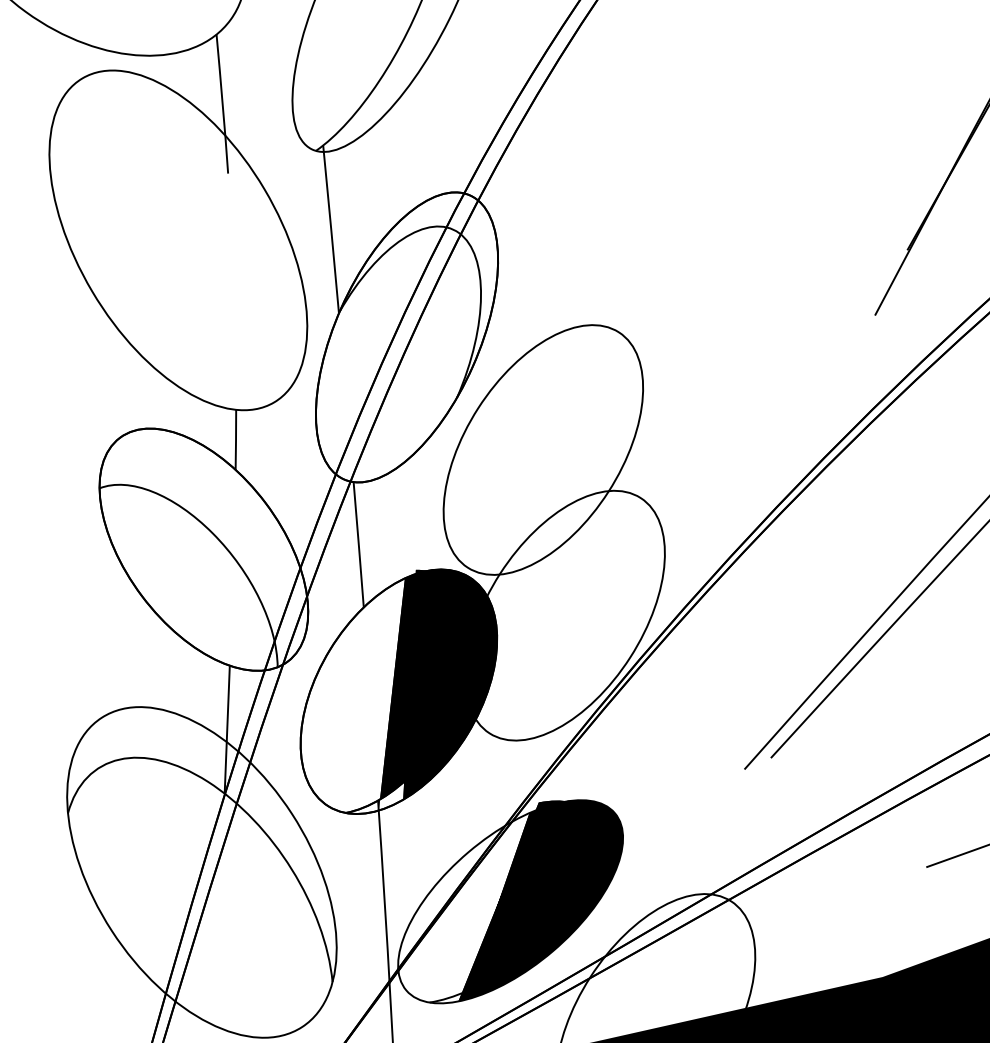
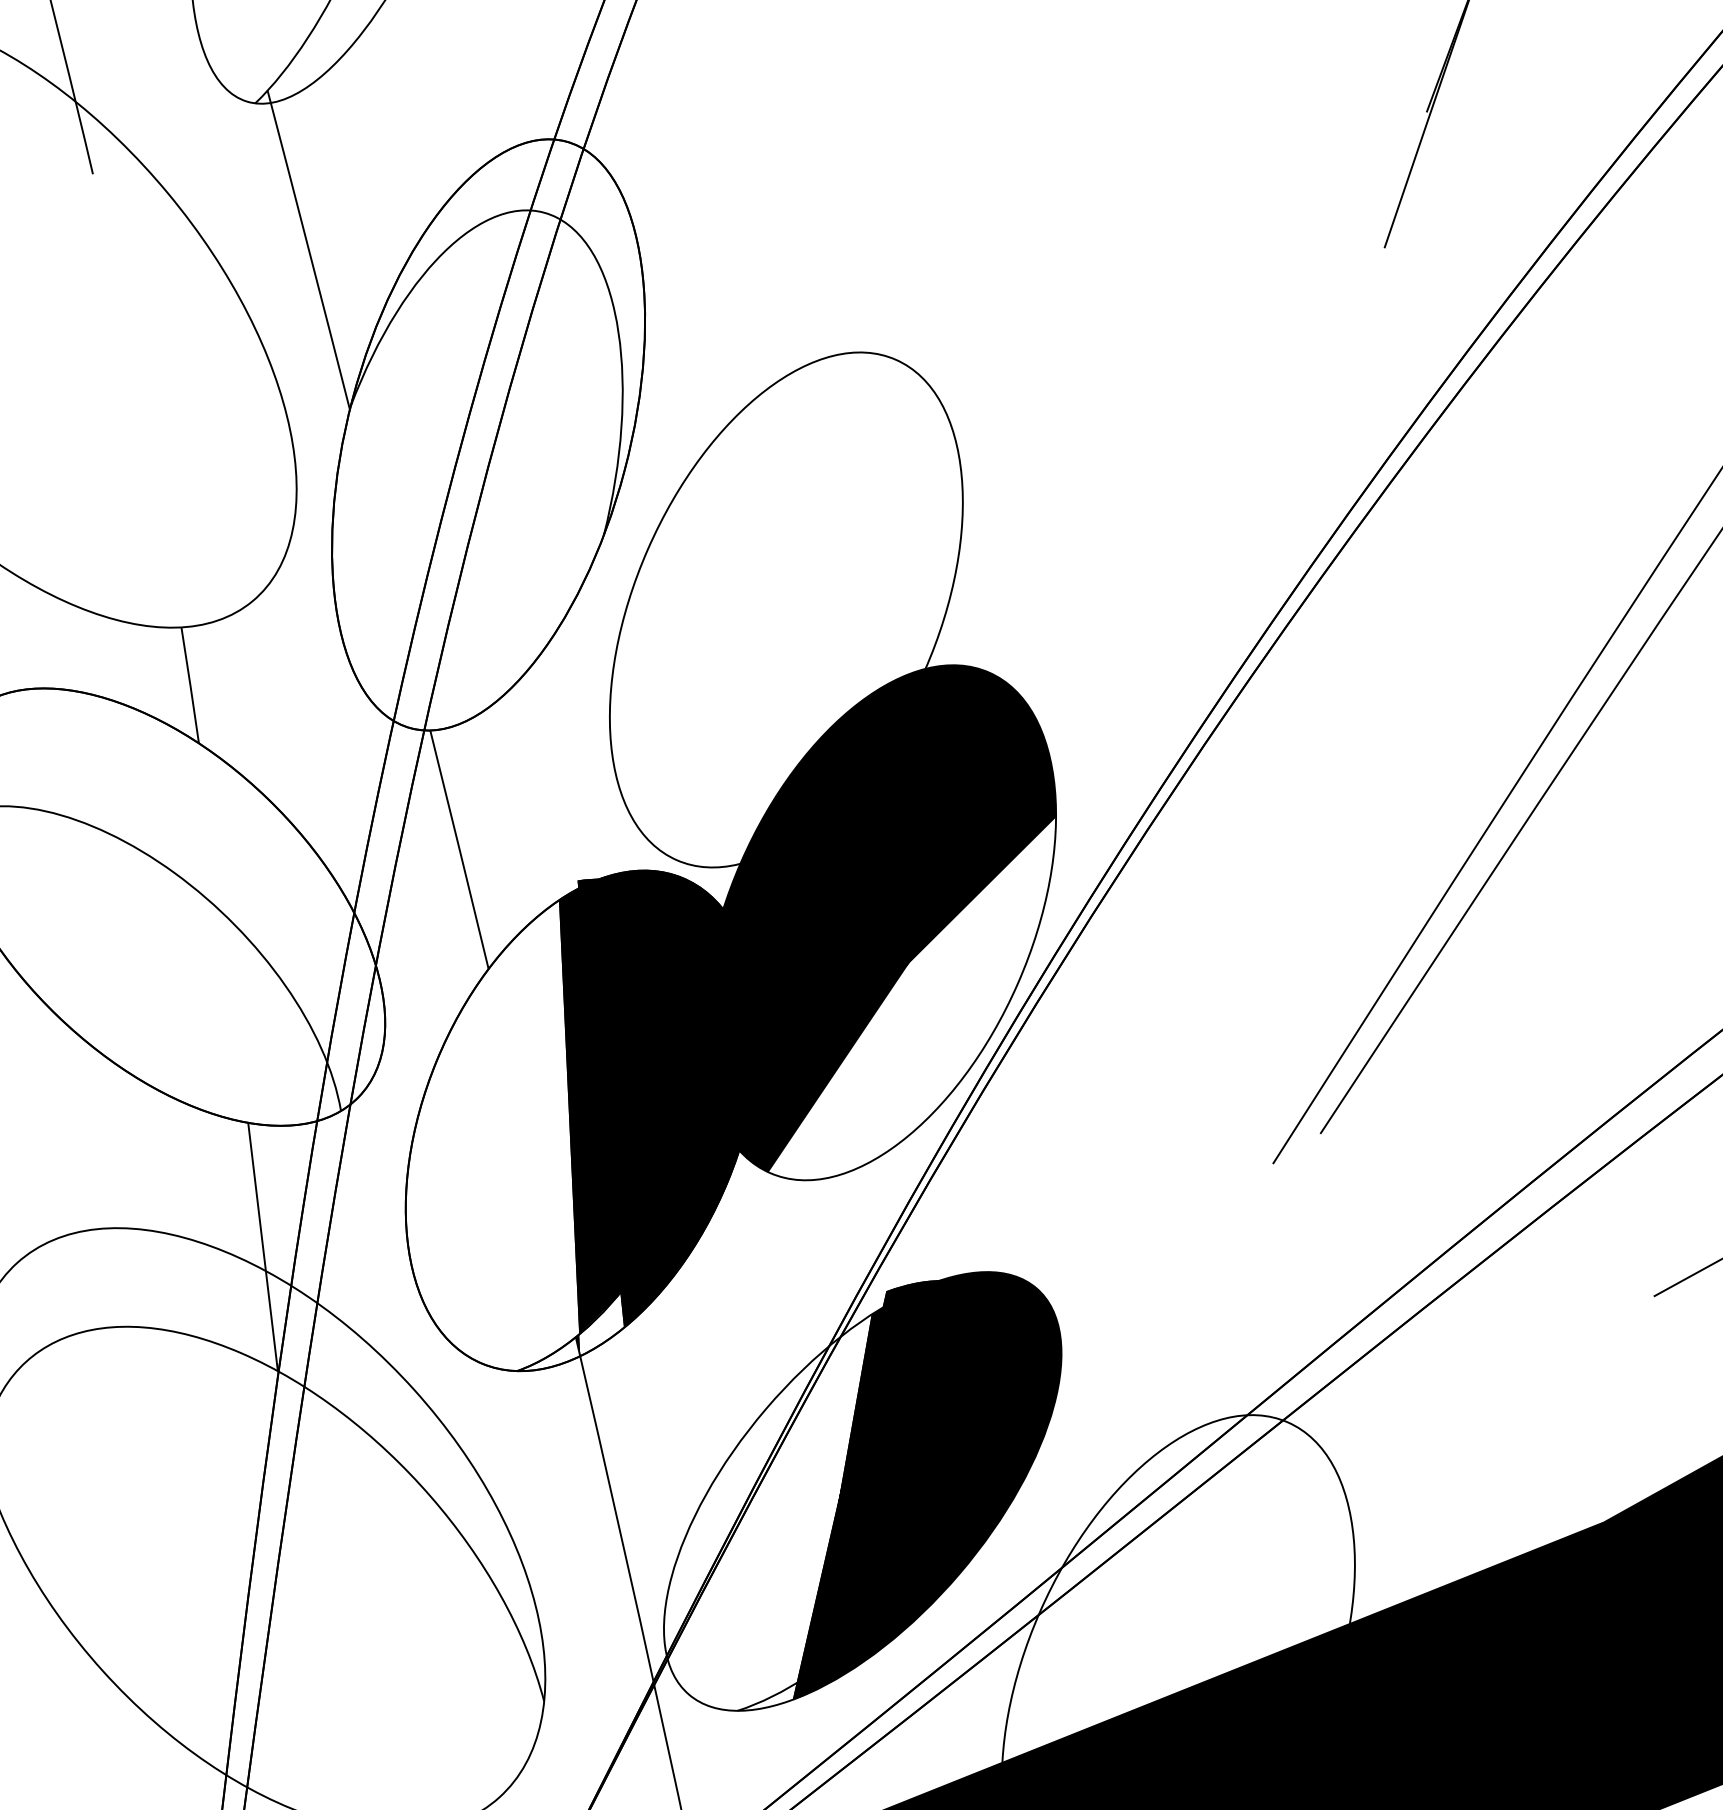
fill: (564, 611) -> (876, 914), added

